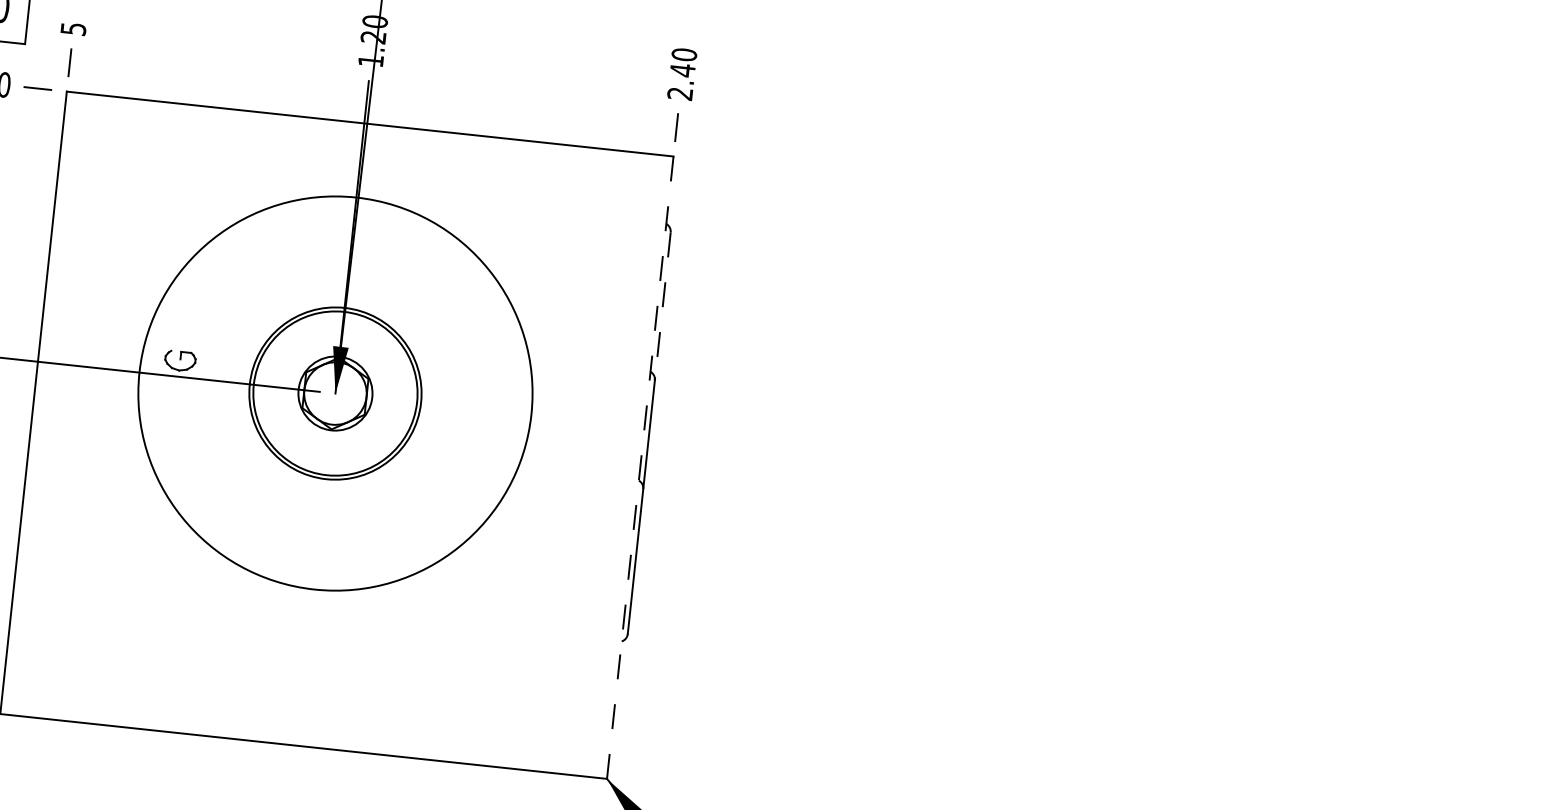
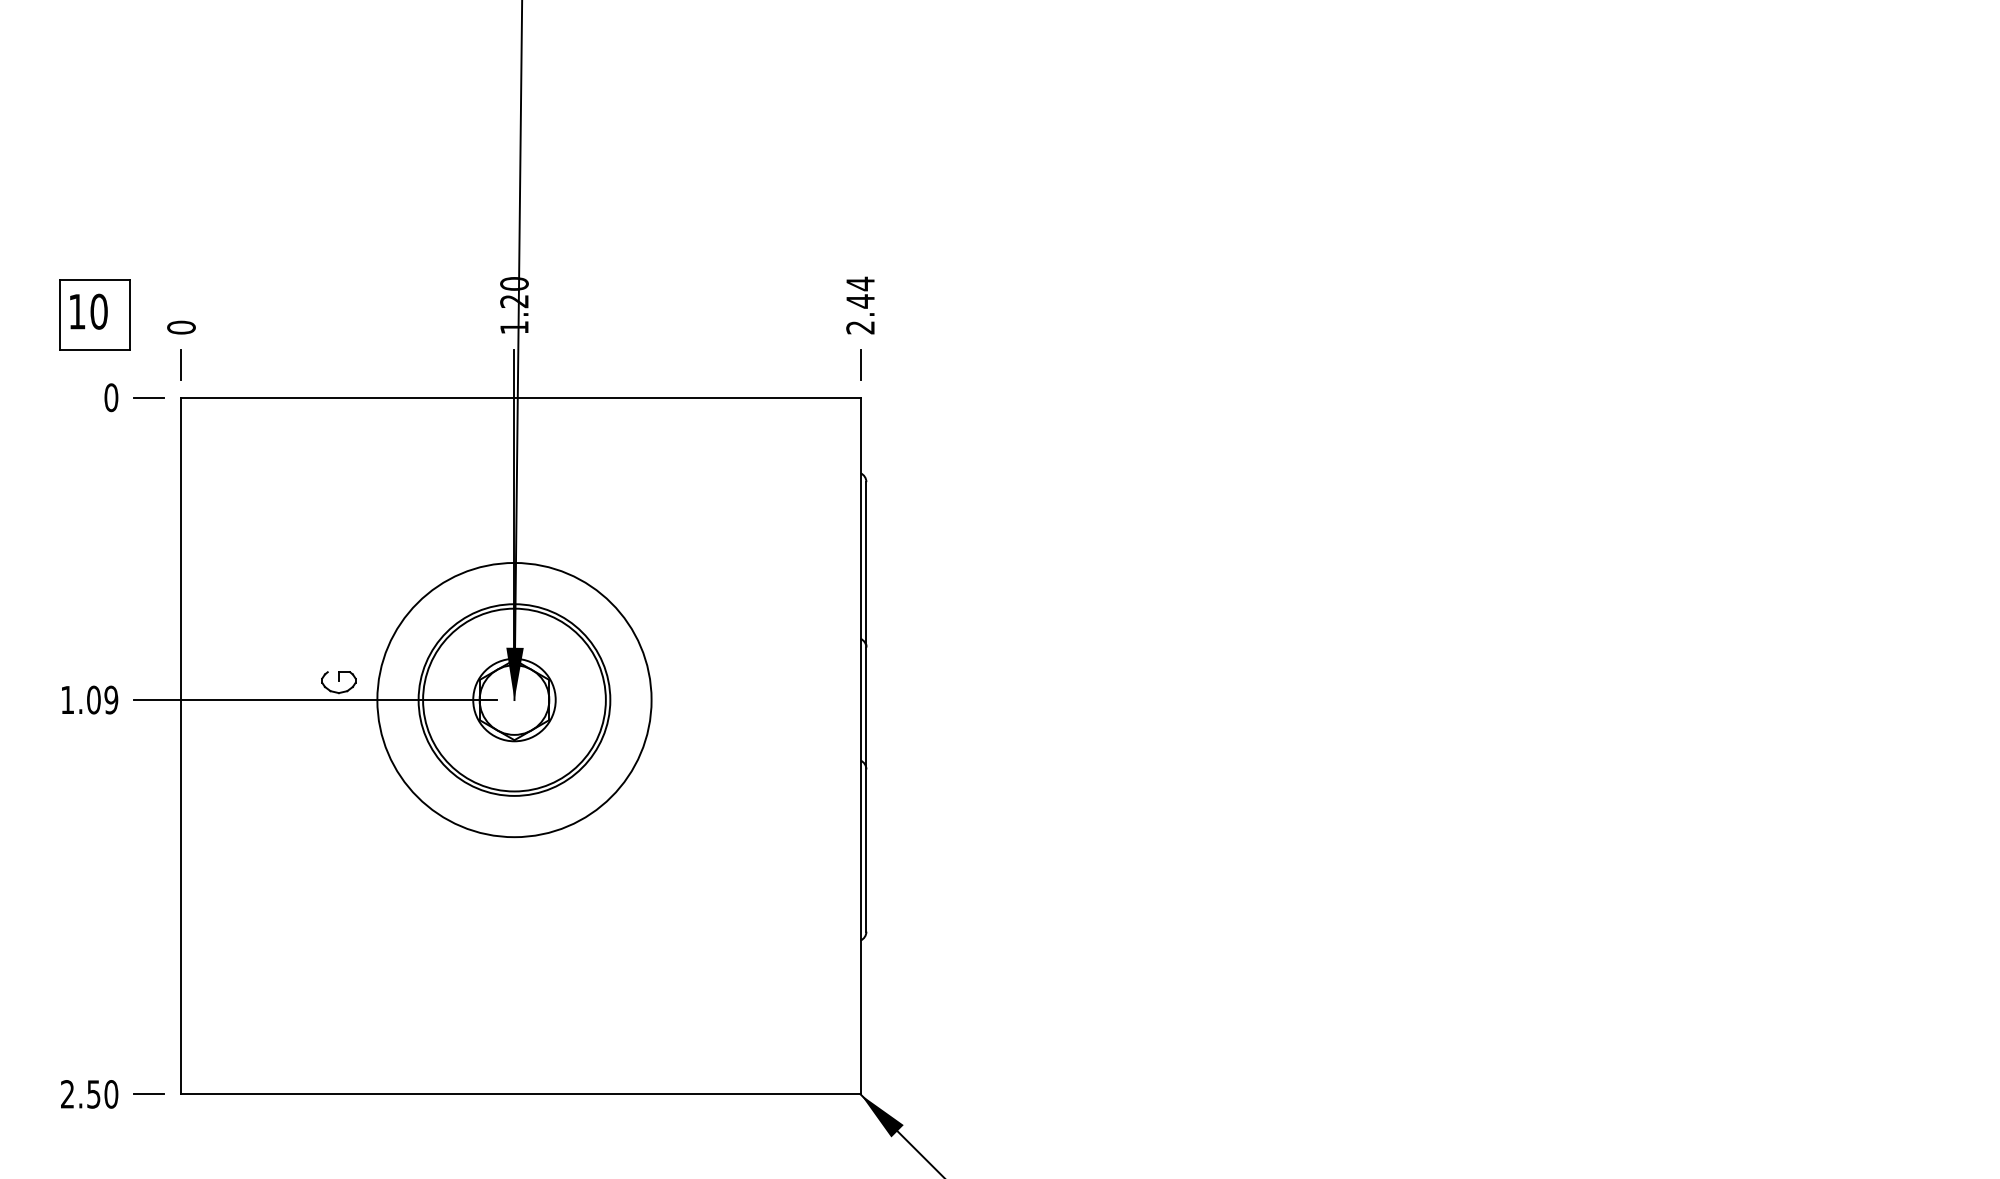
text: (73, 28) -> (181, 327), 5 -> 0
text: (684, 54) -> (860, 283), 2.40 -> 2.44
line: (663, 305) -> (866, 563), dashed -> solid
circle: (335, 393) -> (514, 699), size x0.62
line: (640, 467) -> (860, 745), dashed -> solid

